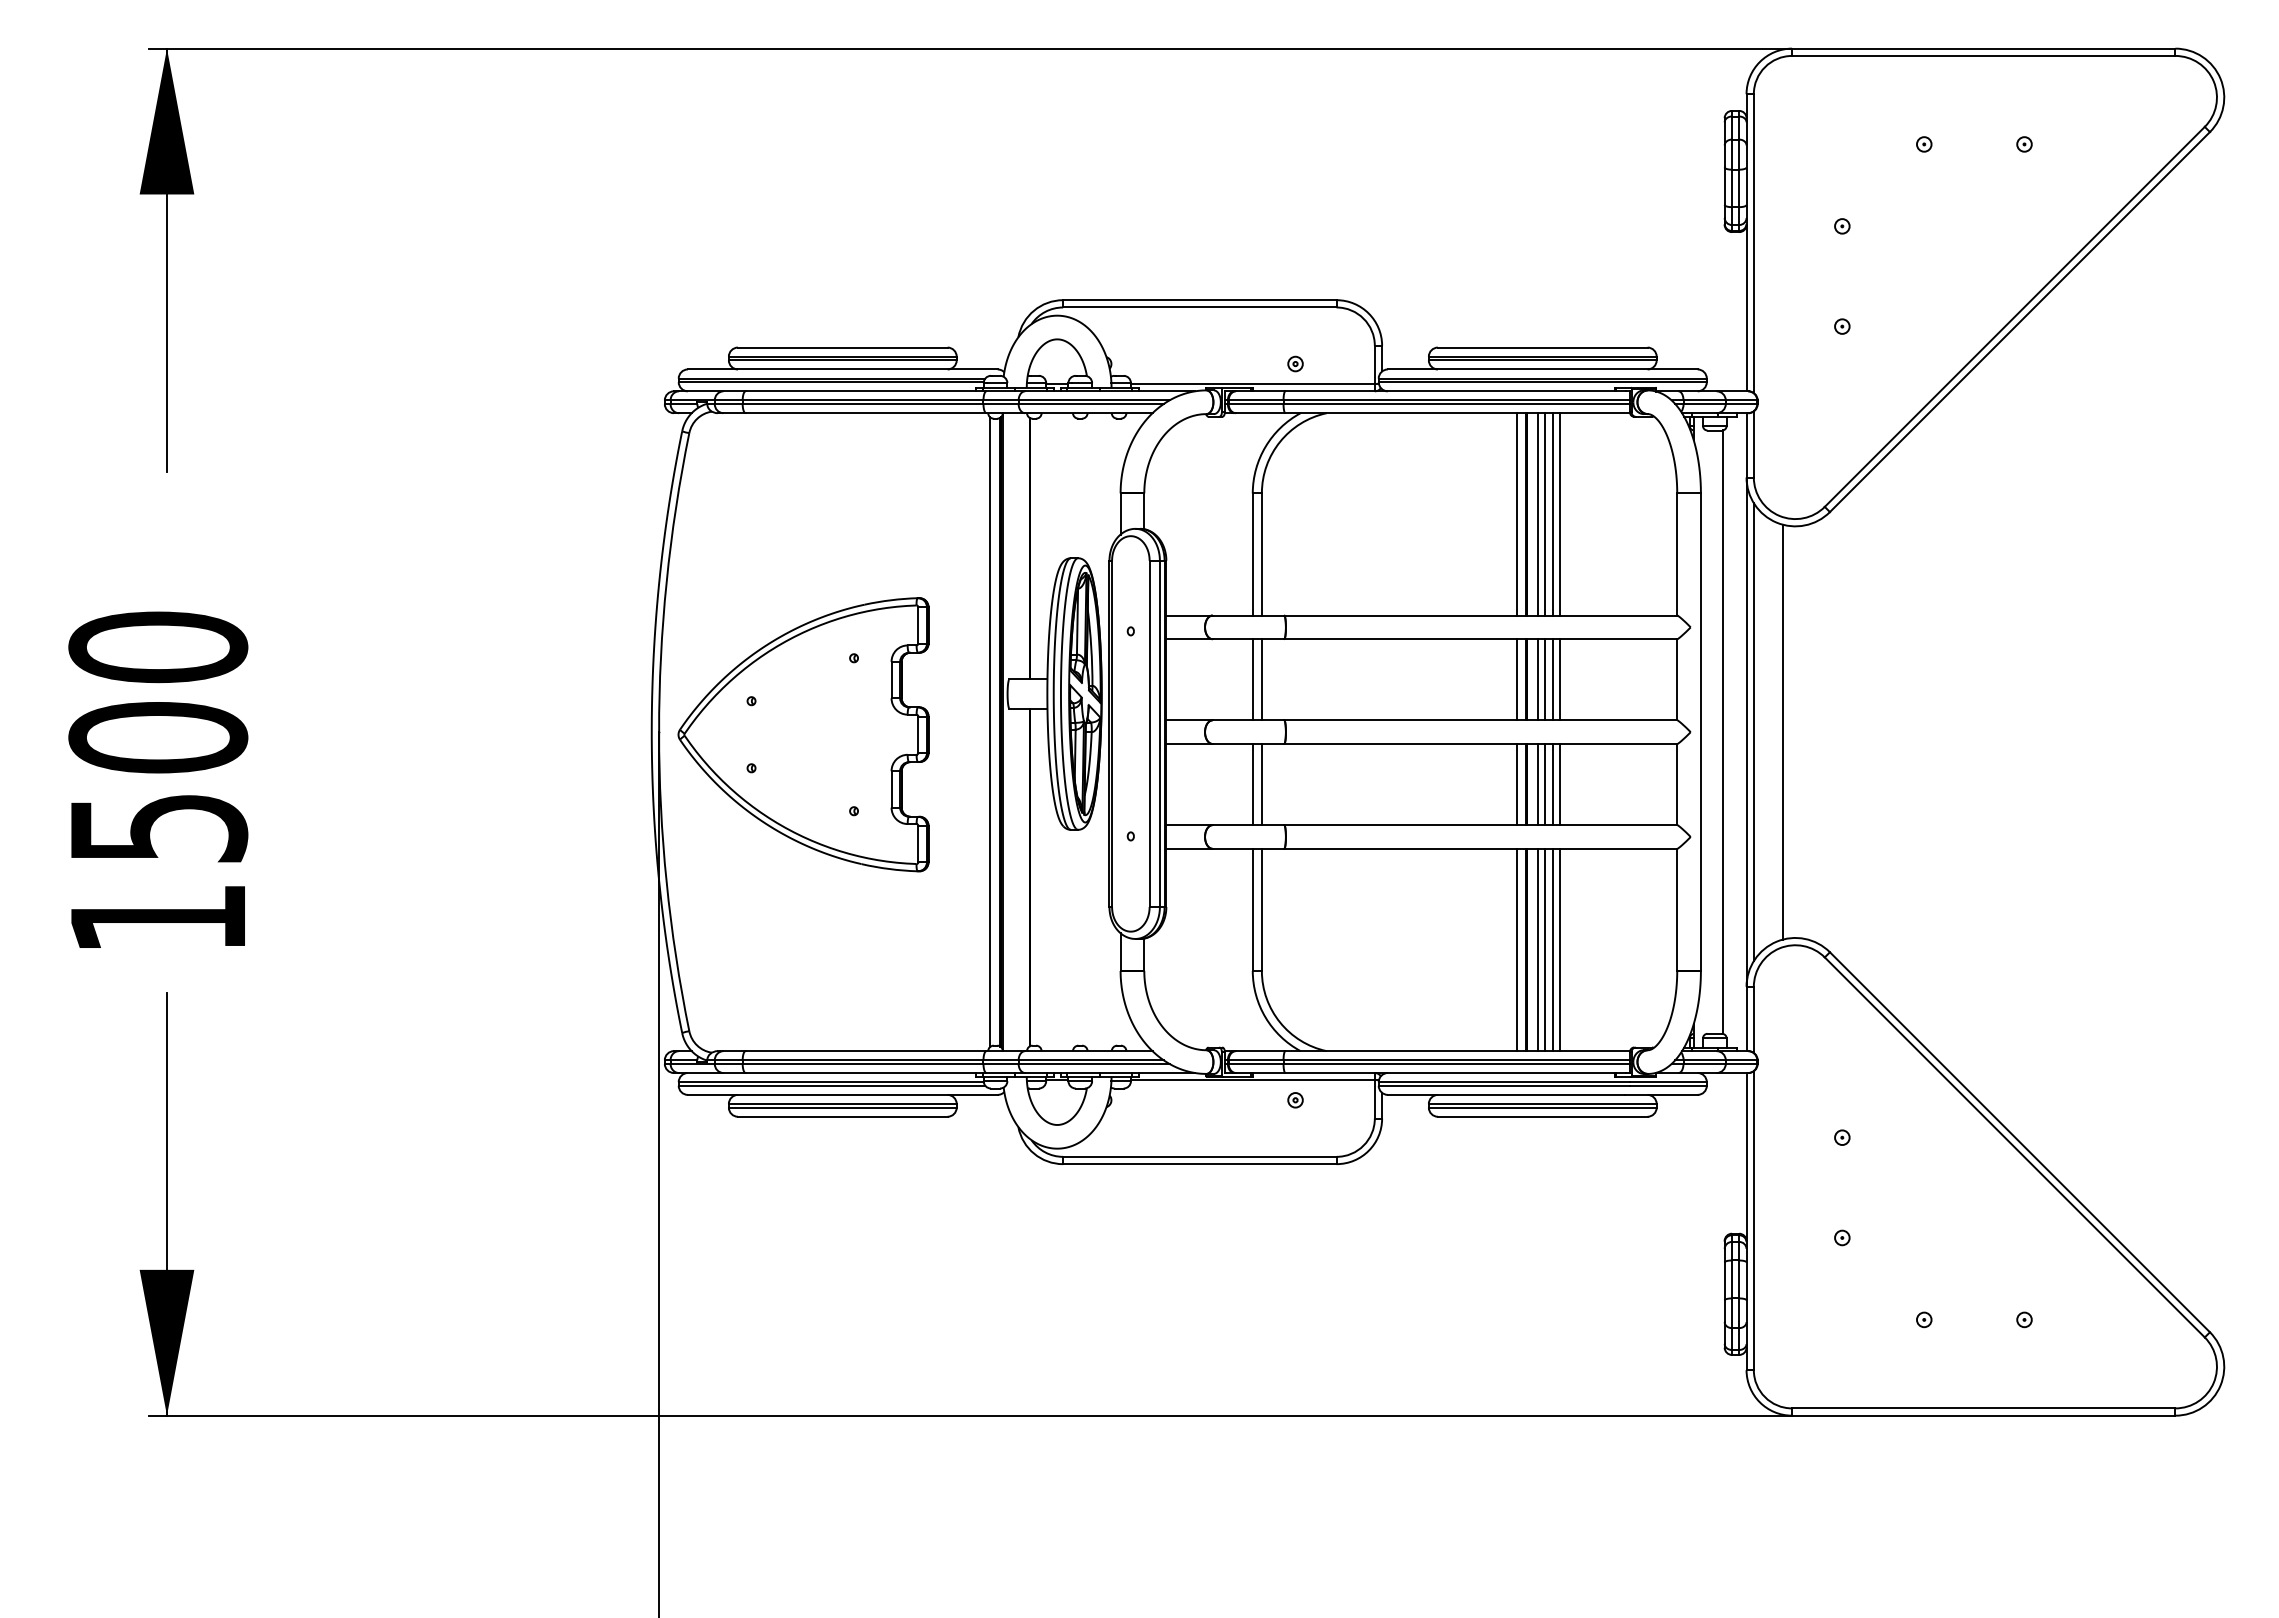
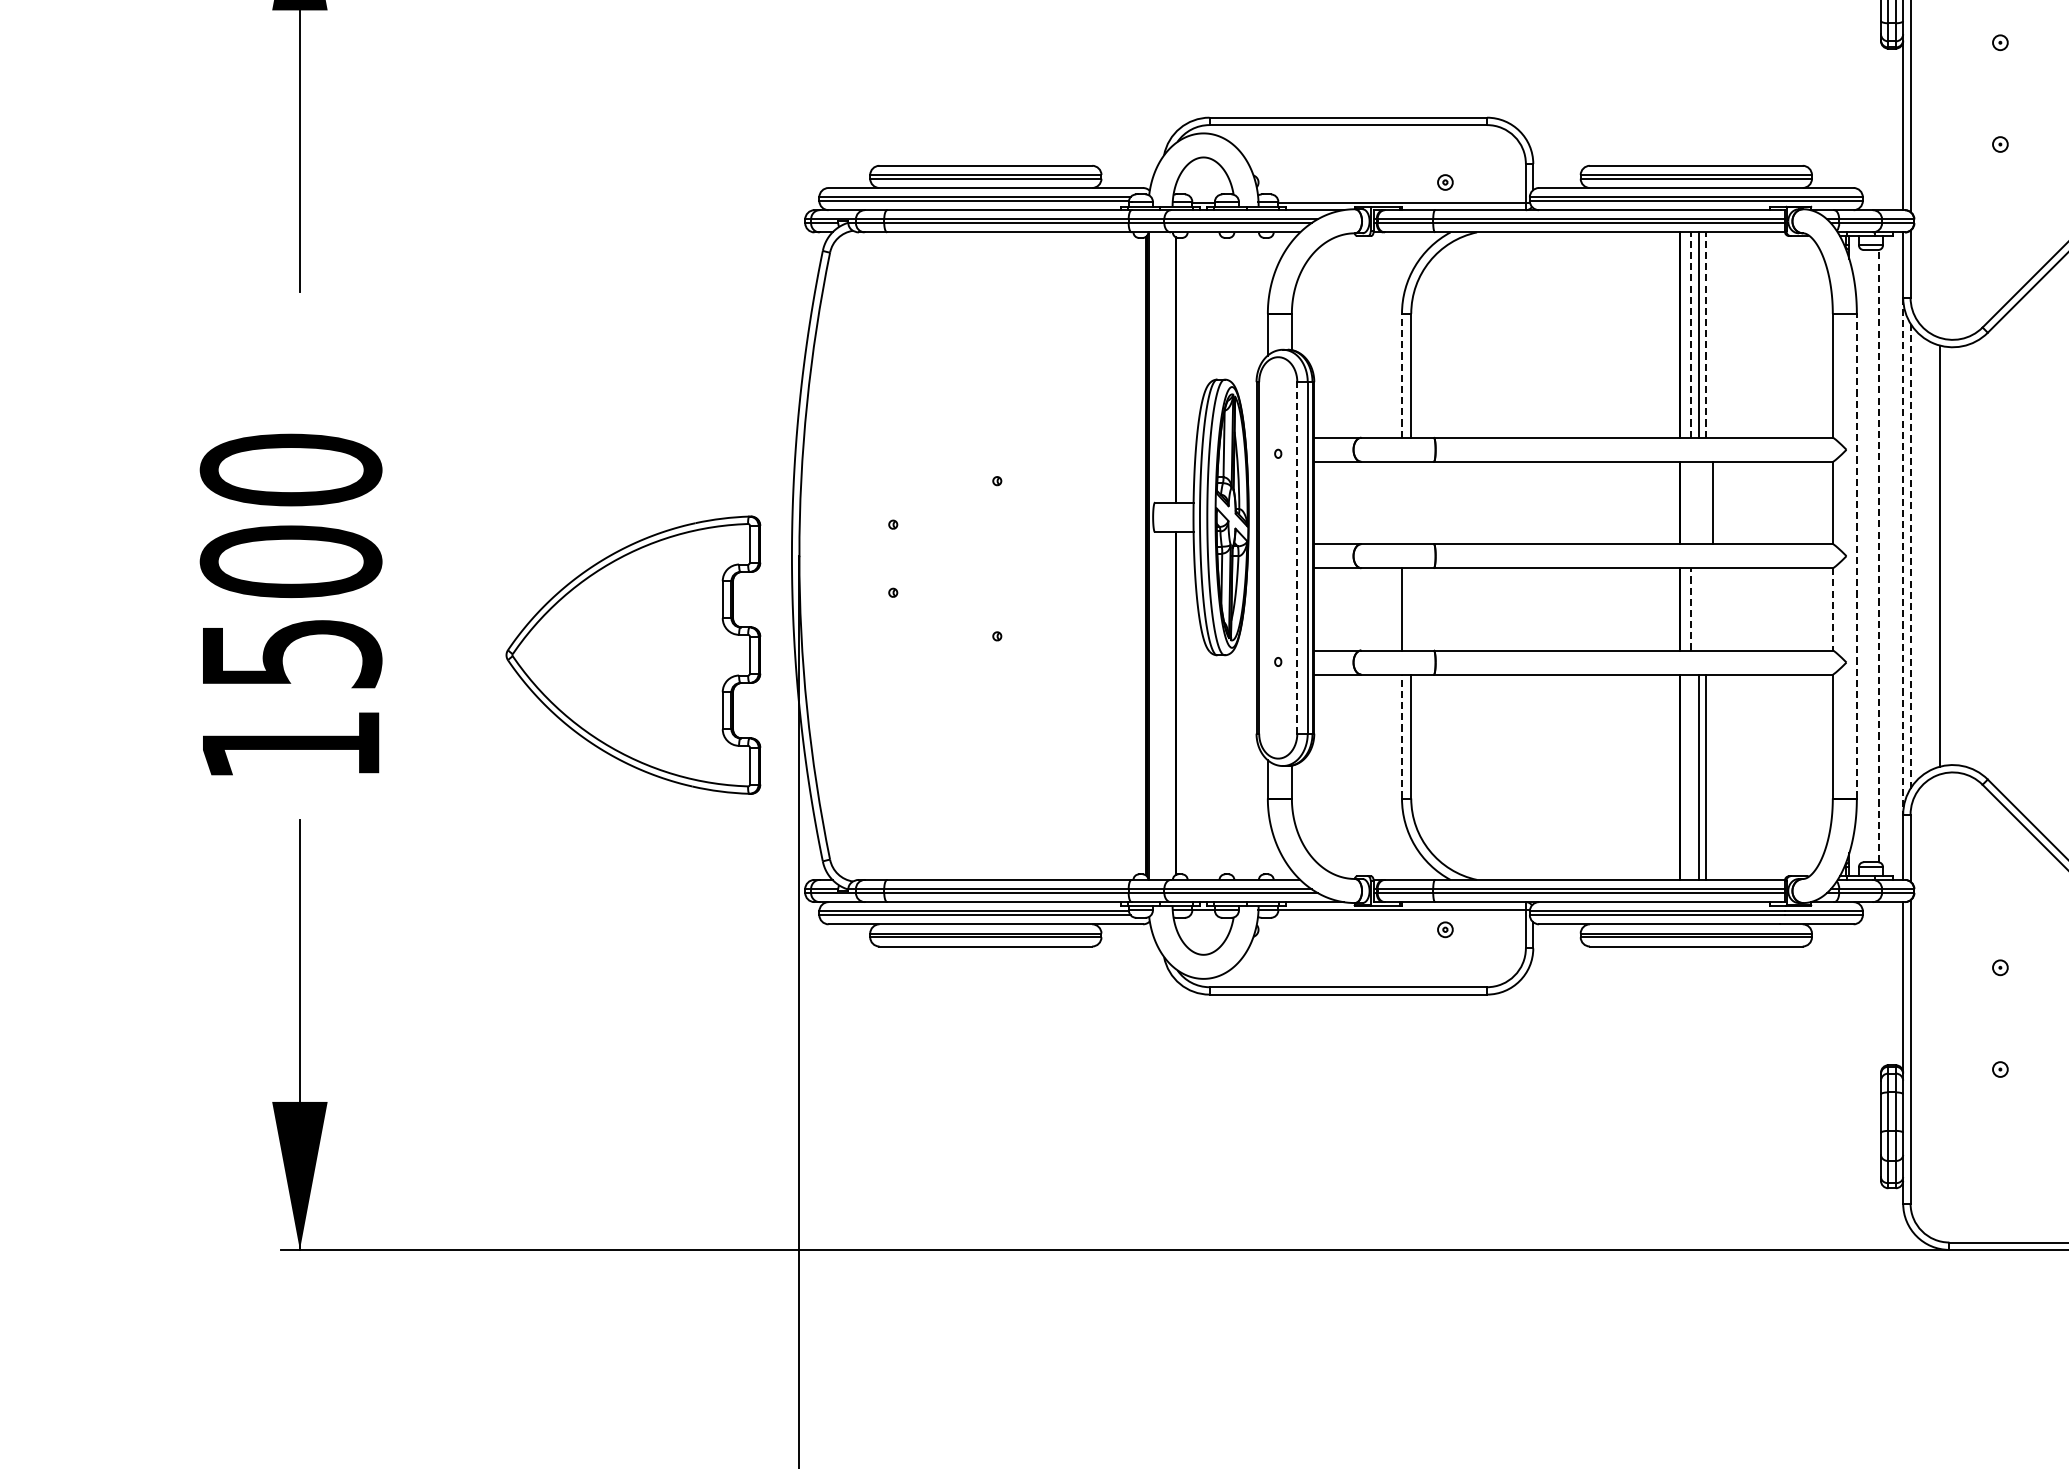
line: (1537, 513) -> (1690, 334), solid -> dashed
line: (1552, 513) -> (1706, 334), solid -> dashed
line: (1517, 514) -> (1670, 335), removed
line: (1559, 514) -> (1713, 335), removed
line: (1252, 553) -> (1401, 374), solid -> dashed
line: (1252, 679) -> (1401, 502), removed
line: (1261, 679) -> (1410, 502), removed
line: (1517, 679) -> (1670, 502), removed
line: (1537, 679) -> (1690, 502), removed
line: (1545, 679) -> (1699, 502), removed
line: (1552, 679) -> (1706, 502), removed
line: (989, 731) -> (1134, 555), removed
line: (1700, 732) -> (1856, 556), solid -> dashed
line: (1722, 732) -> (1878, 556), solid -> dashed
line: (1746, 732) -> (1903, 556), solid -> dashed
line: (1753, 732) -> (1910, 556), solid -> dashed
line: (1149, 733) -> (1297, 557), solid -> dashed
part: (803, 734) -> (633, 654), moved
line: (1261, 784) -> (1410, 609), removed
line: (1517, 784) -> (1670, 609), removed
line: (1537, 784) -> (1690, 609), solid -> dashed
line: (1545, 784) -> (1699, 609), removed
line: (1552, 784) -> (1706, 609), removed
line: (1559, 784) -> (1713, 609), removed
line: (1677, 784) -> (1833, 609), solid -> dashed
line: (1252, 909) -> (1401, 736), solid -> dashed
line: (1517, 949) -> (1670, 776), removed
line: (1537, 949) -> (1690, 776), removed
line: (1559, 949) -> (1713, 776), removed

